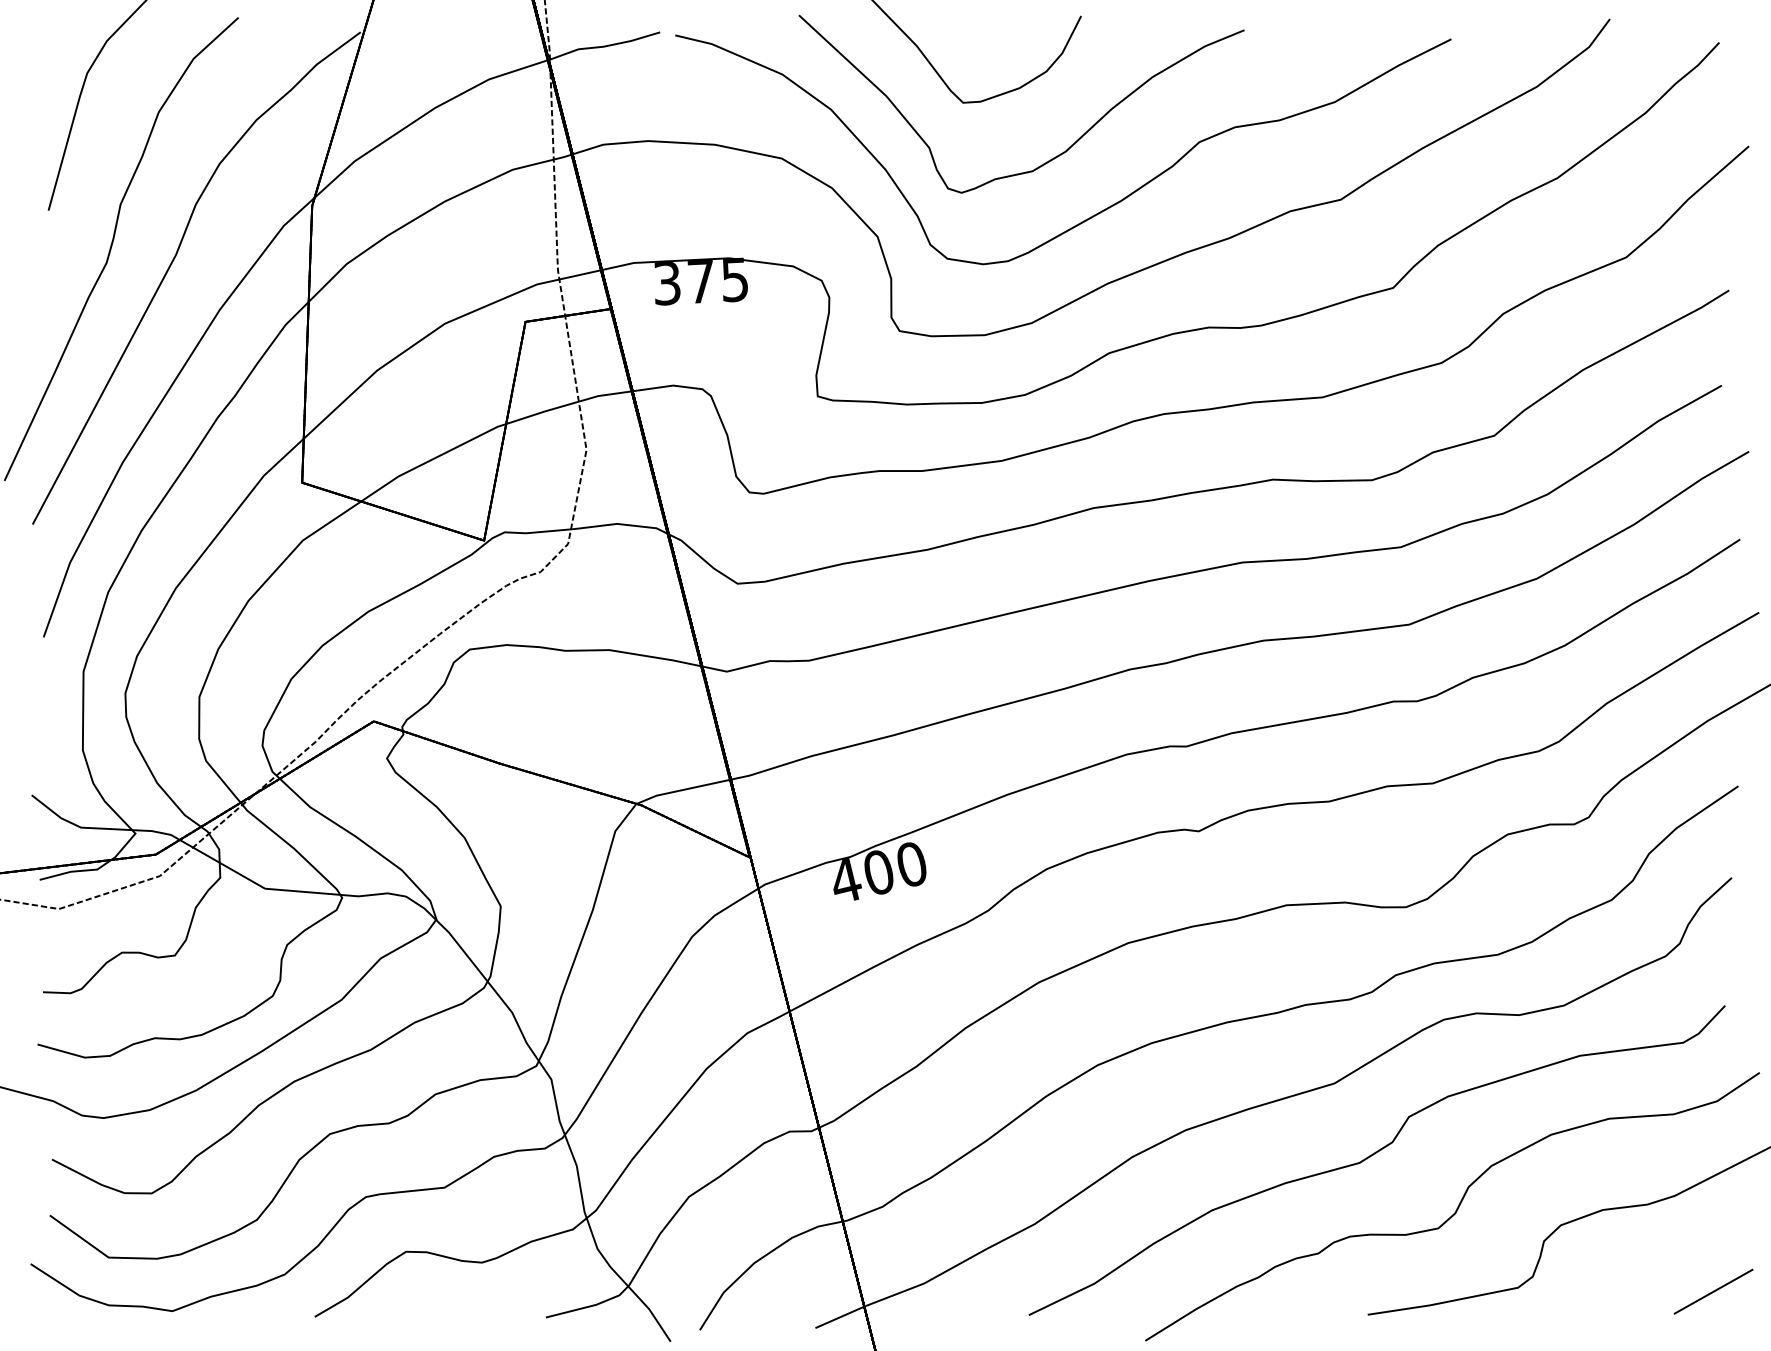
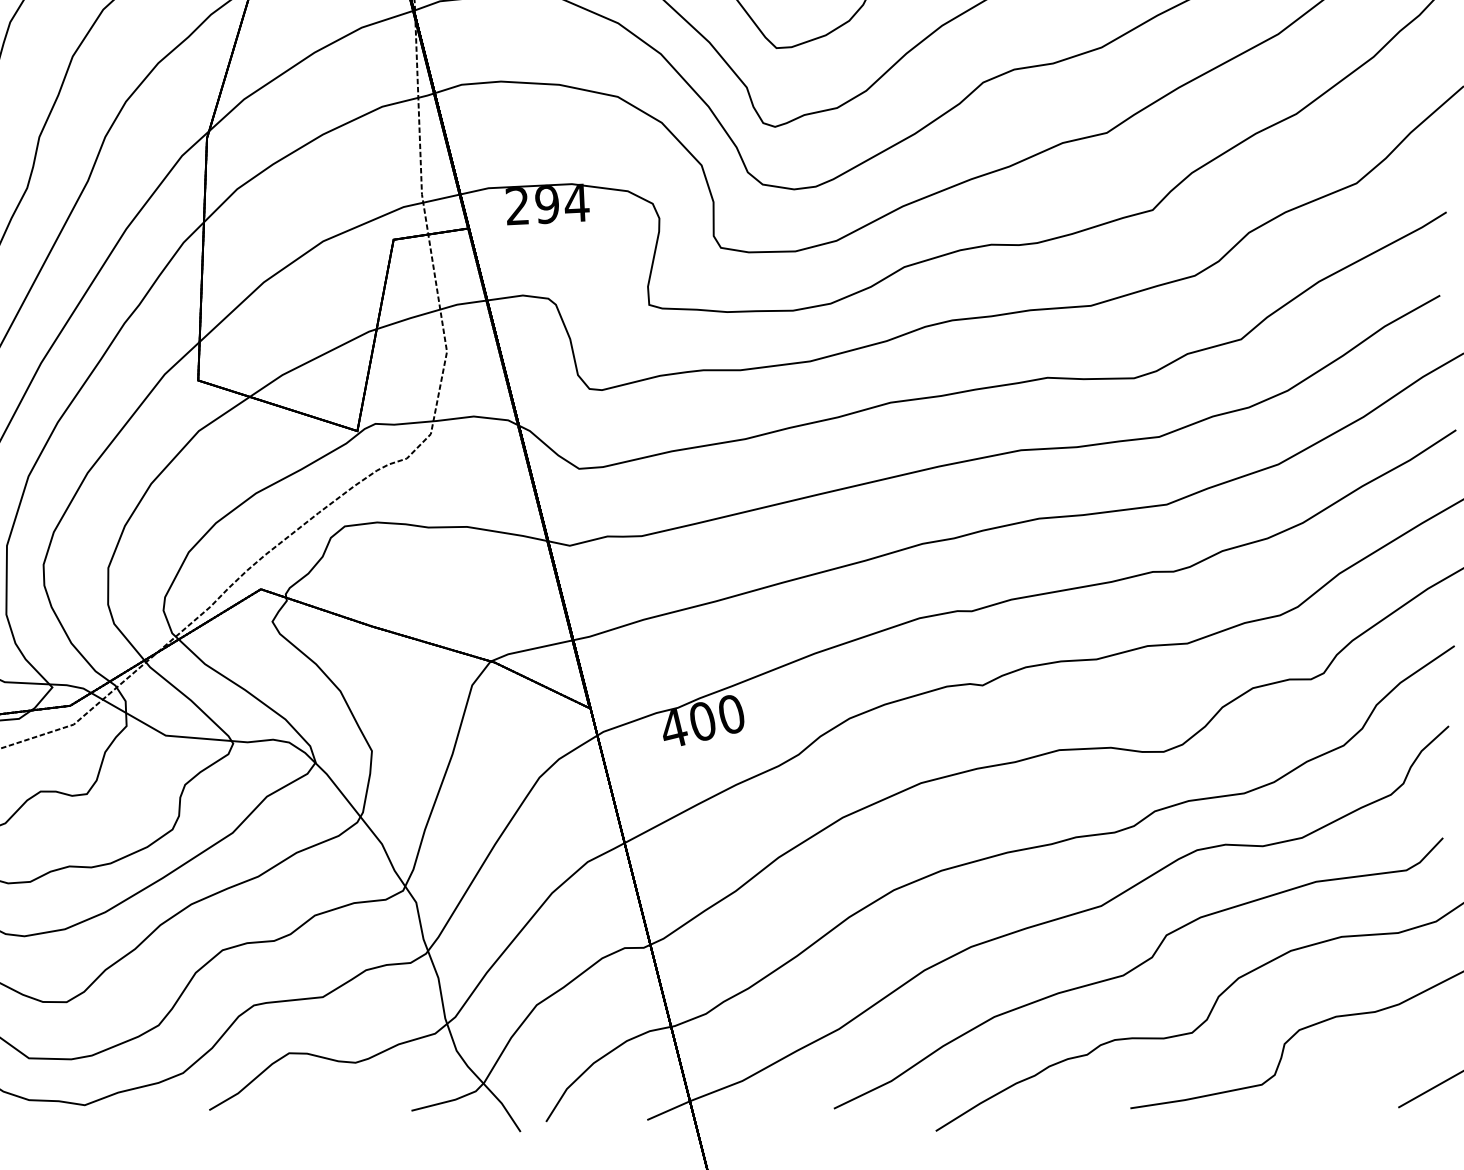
text: (701, 281) -> (547, 204), 375 -> 294

